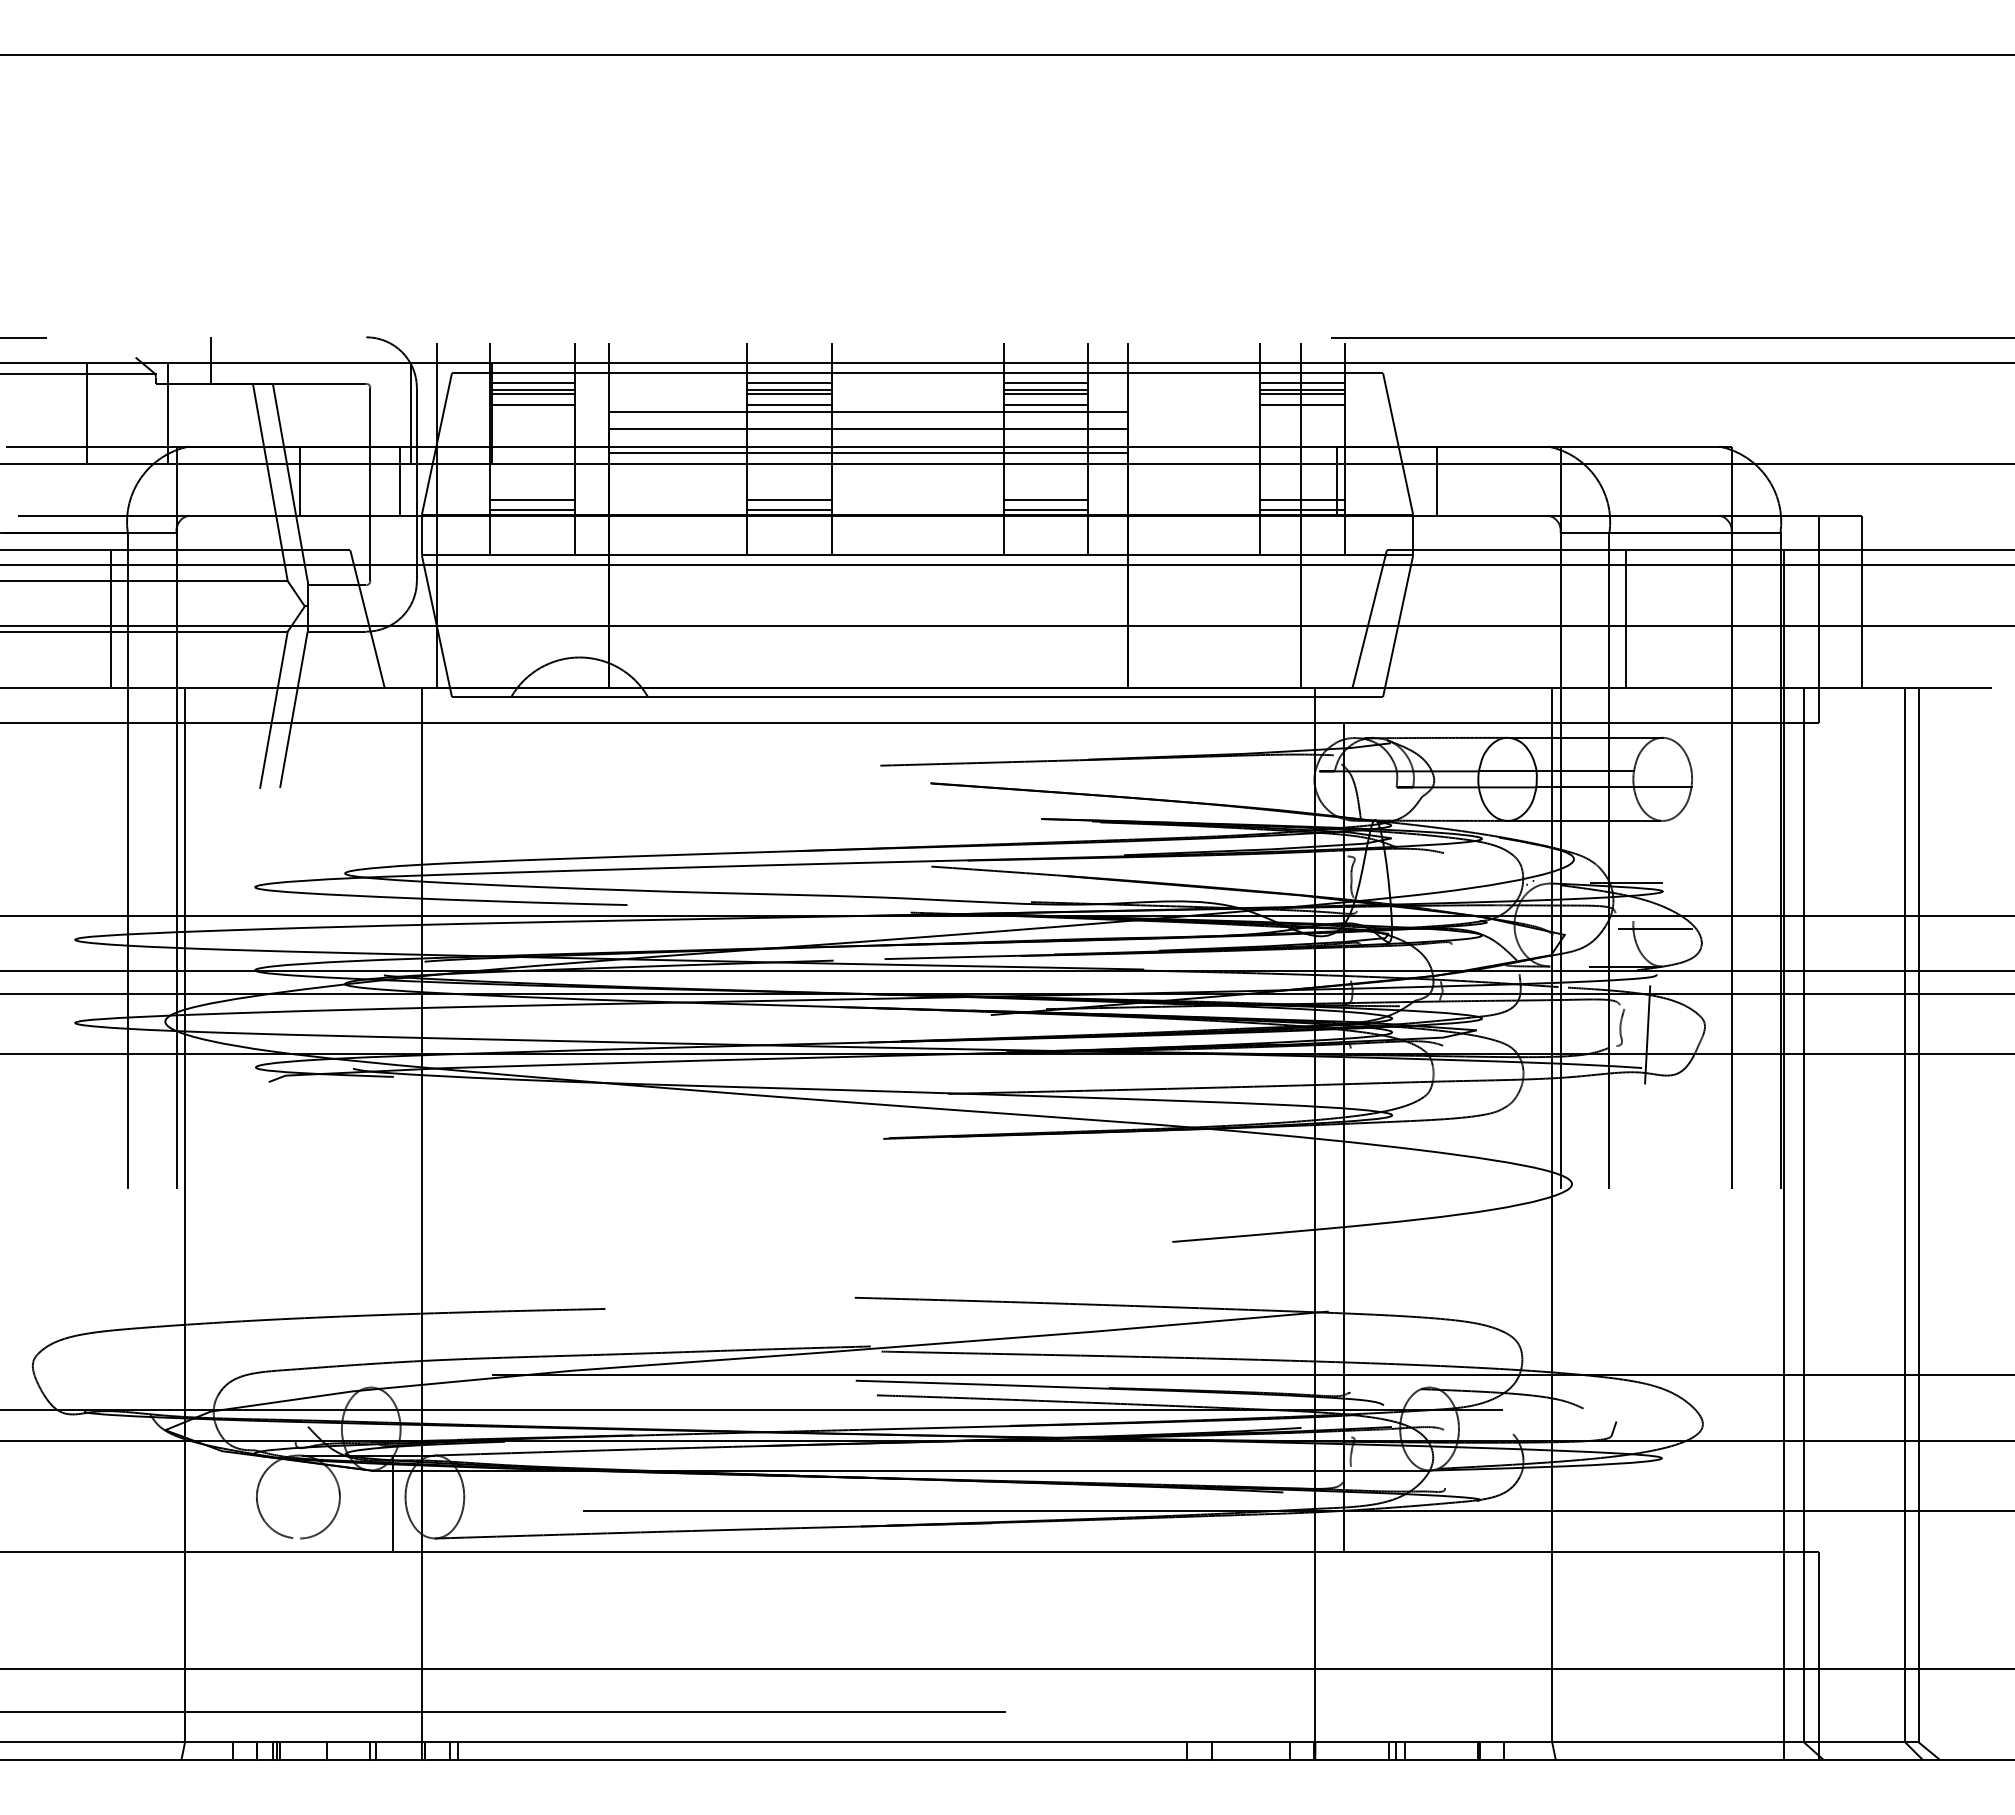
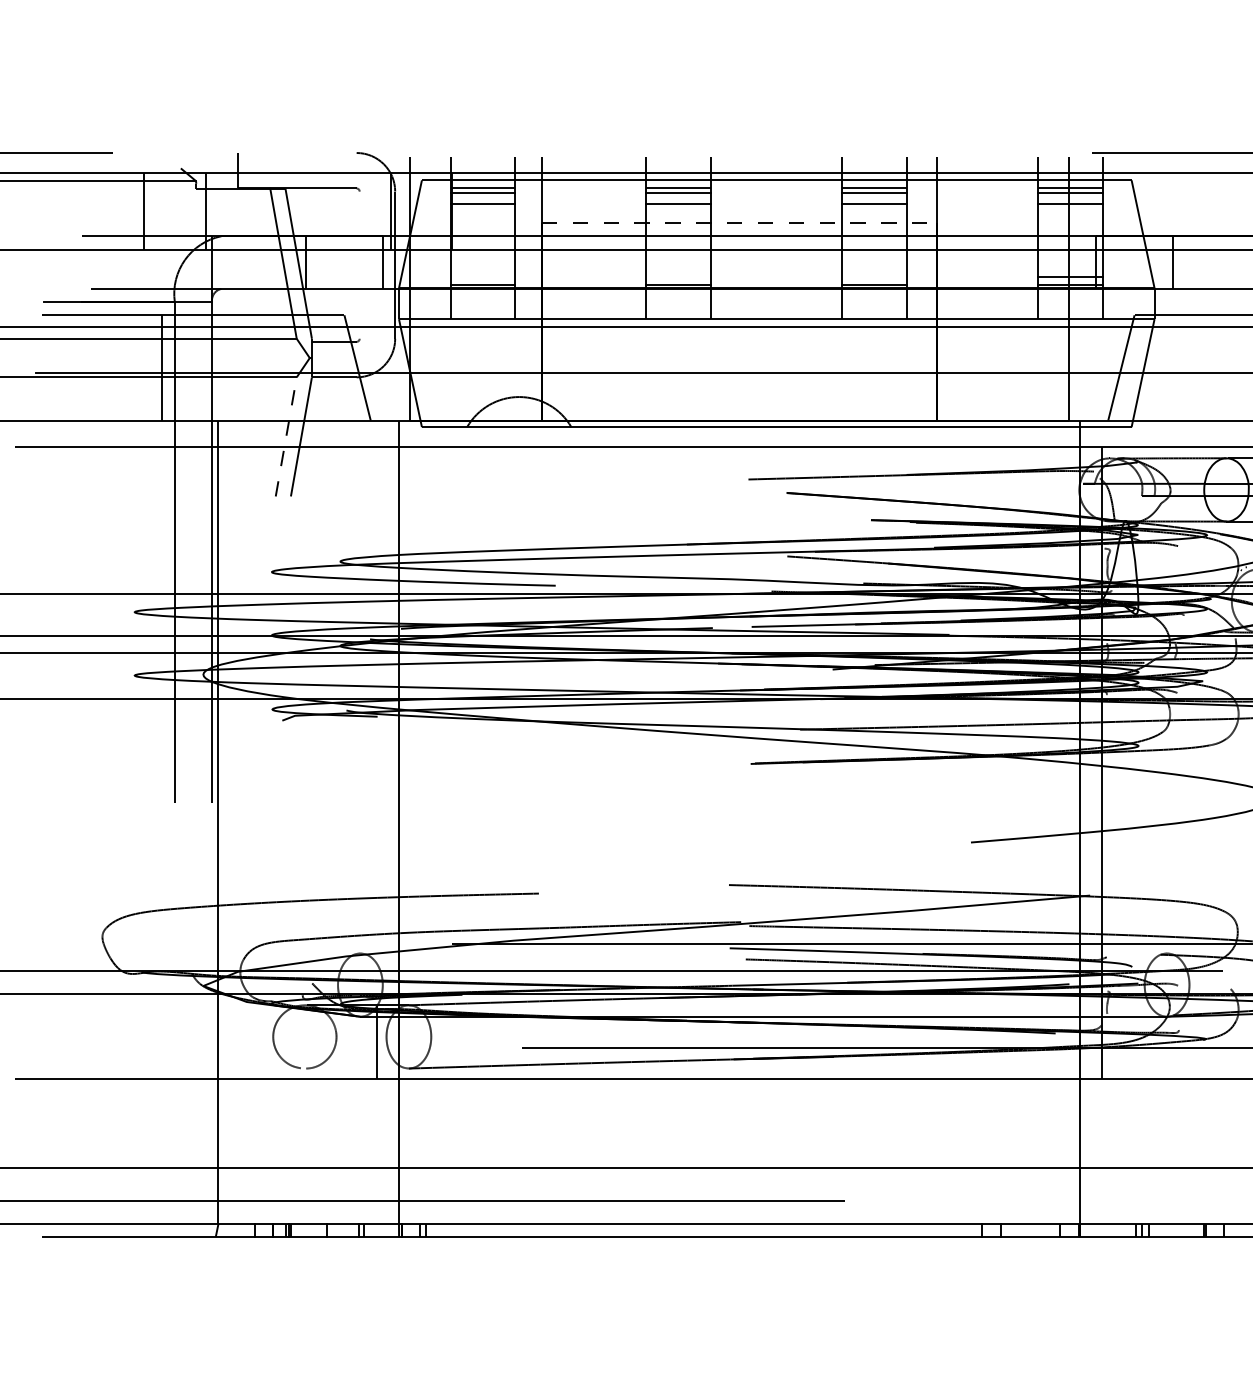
line: (531, 394) -> (482, 196), removed
line: (788, 394) -> (678, 196), removed
line: (1045, 394) -> (874, 196), removed
line: (1302, 394) -> (1070, 196), removed
line: (868, 412) -> (739, 210), removed
line: (869, 429) -> (740, 223), solid -> dashed
line: (868, 453) -> (739, 241), removed
line: (370, 484) -> (359, 265), removed
line: (531, 499) -> (482, 276), removed
line: (788, 499) -> (678, 276), removed
line: (1045, 499) -> (874, 276), removed
line: (274, 709) -> (286, 436), solid -> dashed

